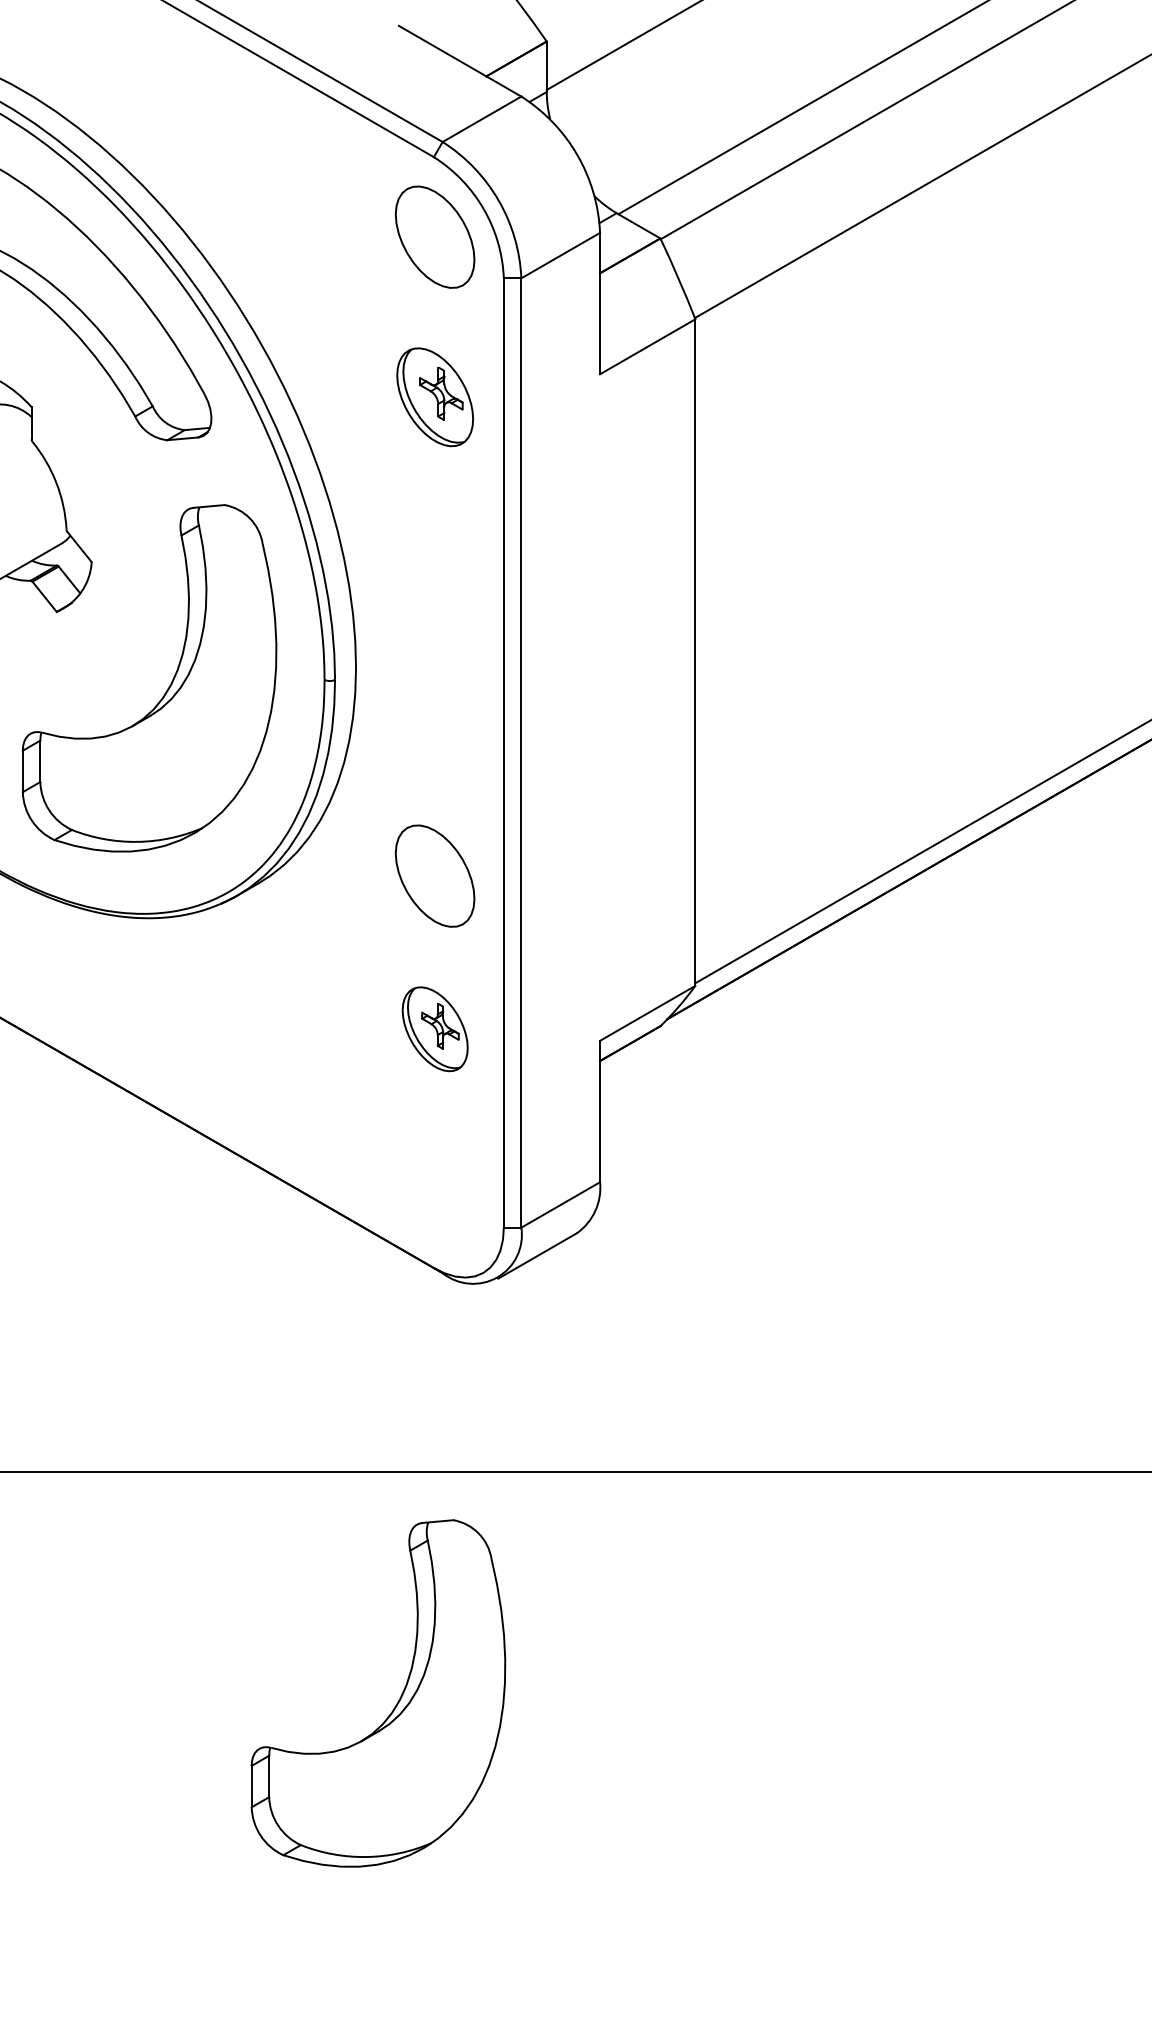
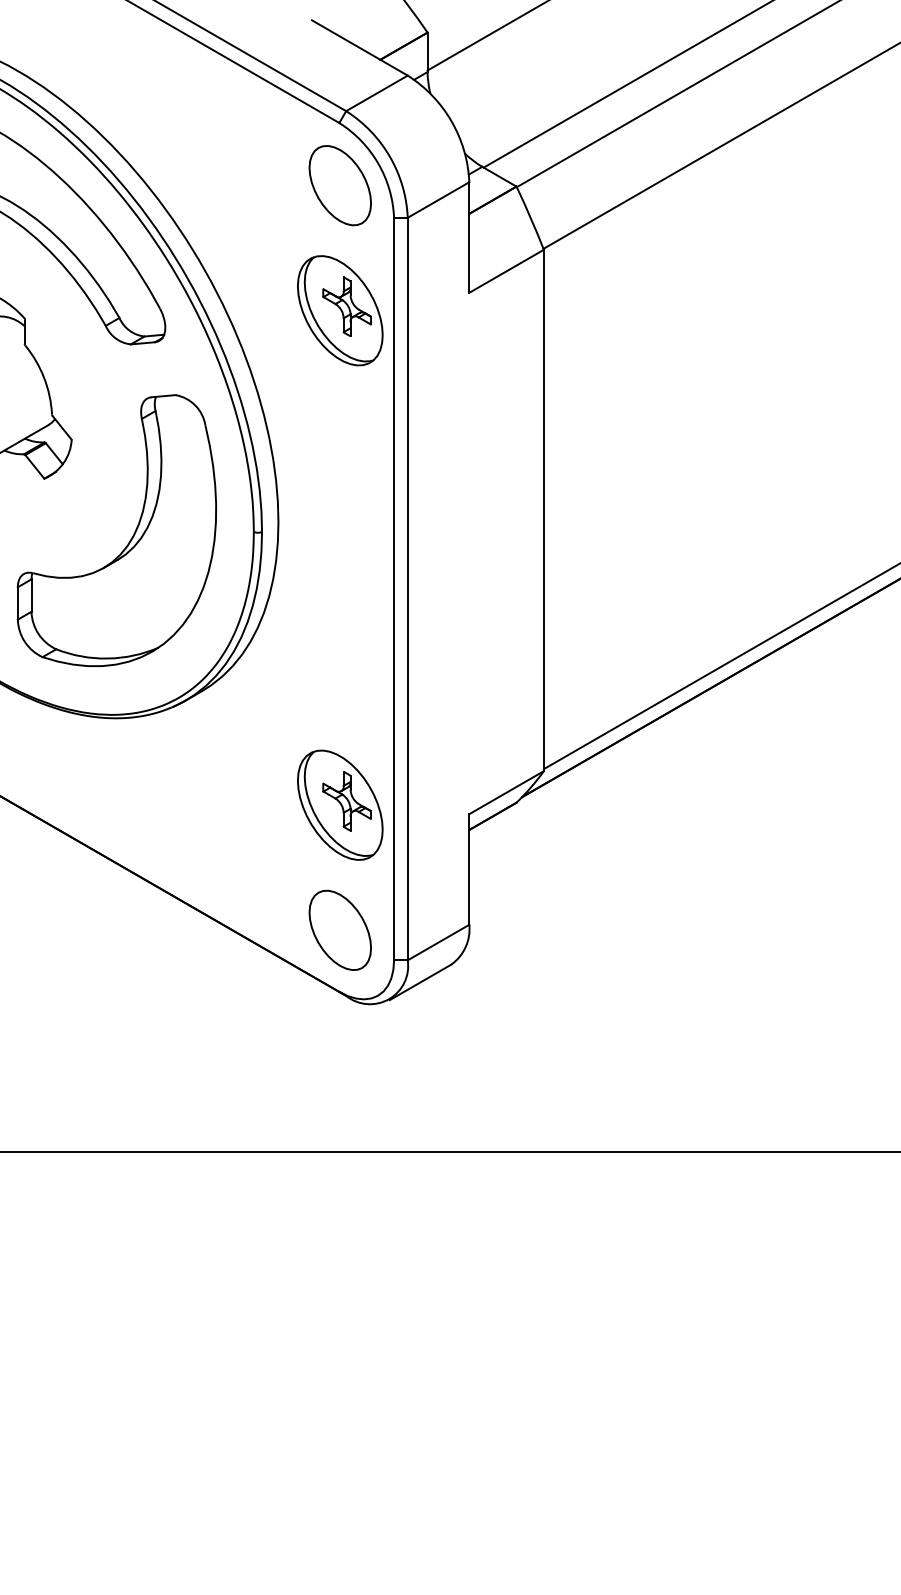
part: (435, 396) -> (340, 310), size x1.43
part: (434, 875) -> (339, 929), moved
part: (435, 1028) -> (340, 804), size x1.67
part: (394, 1706) -> (308, 1334), removed

